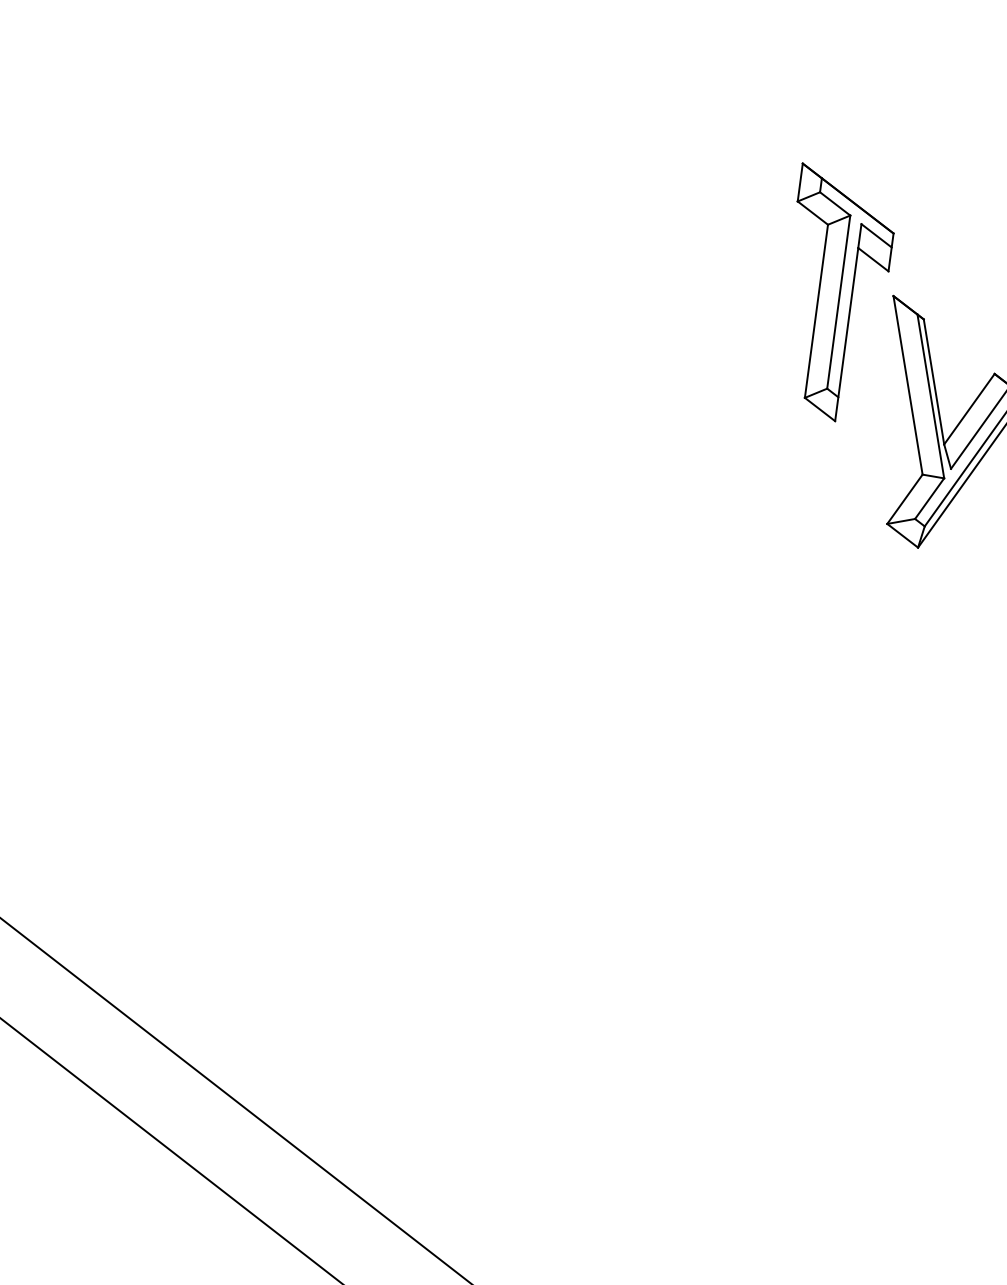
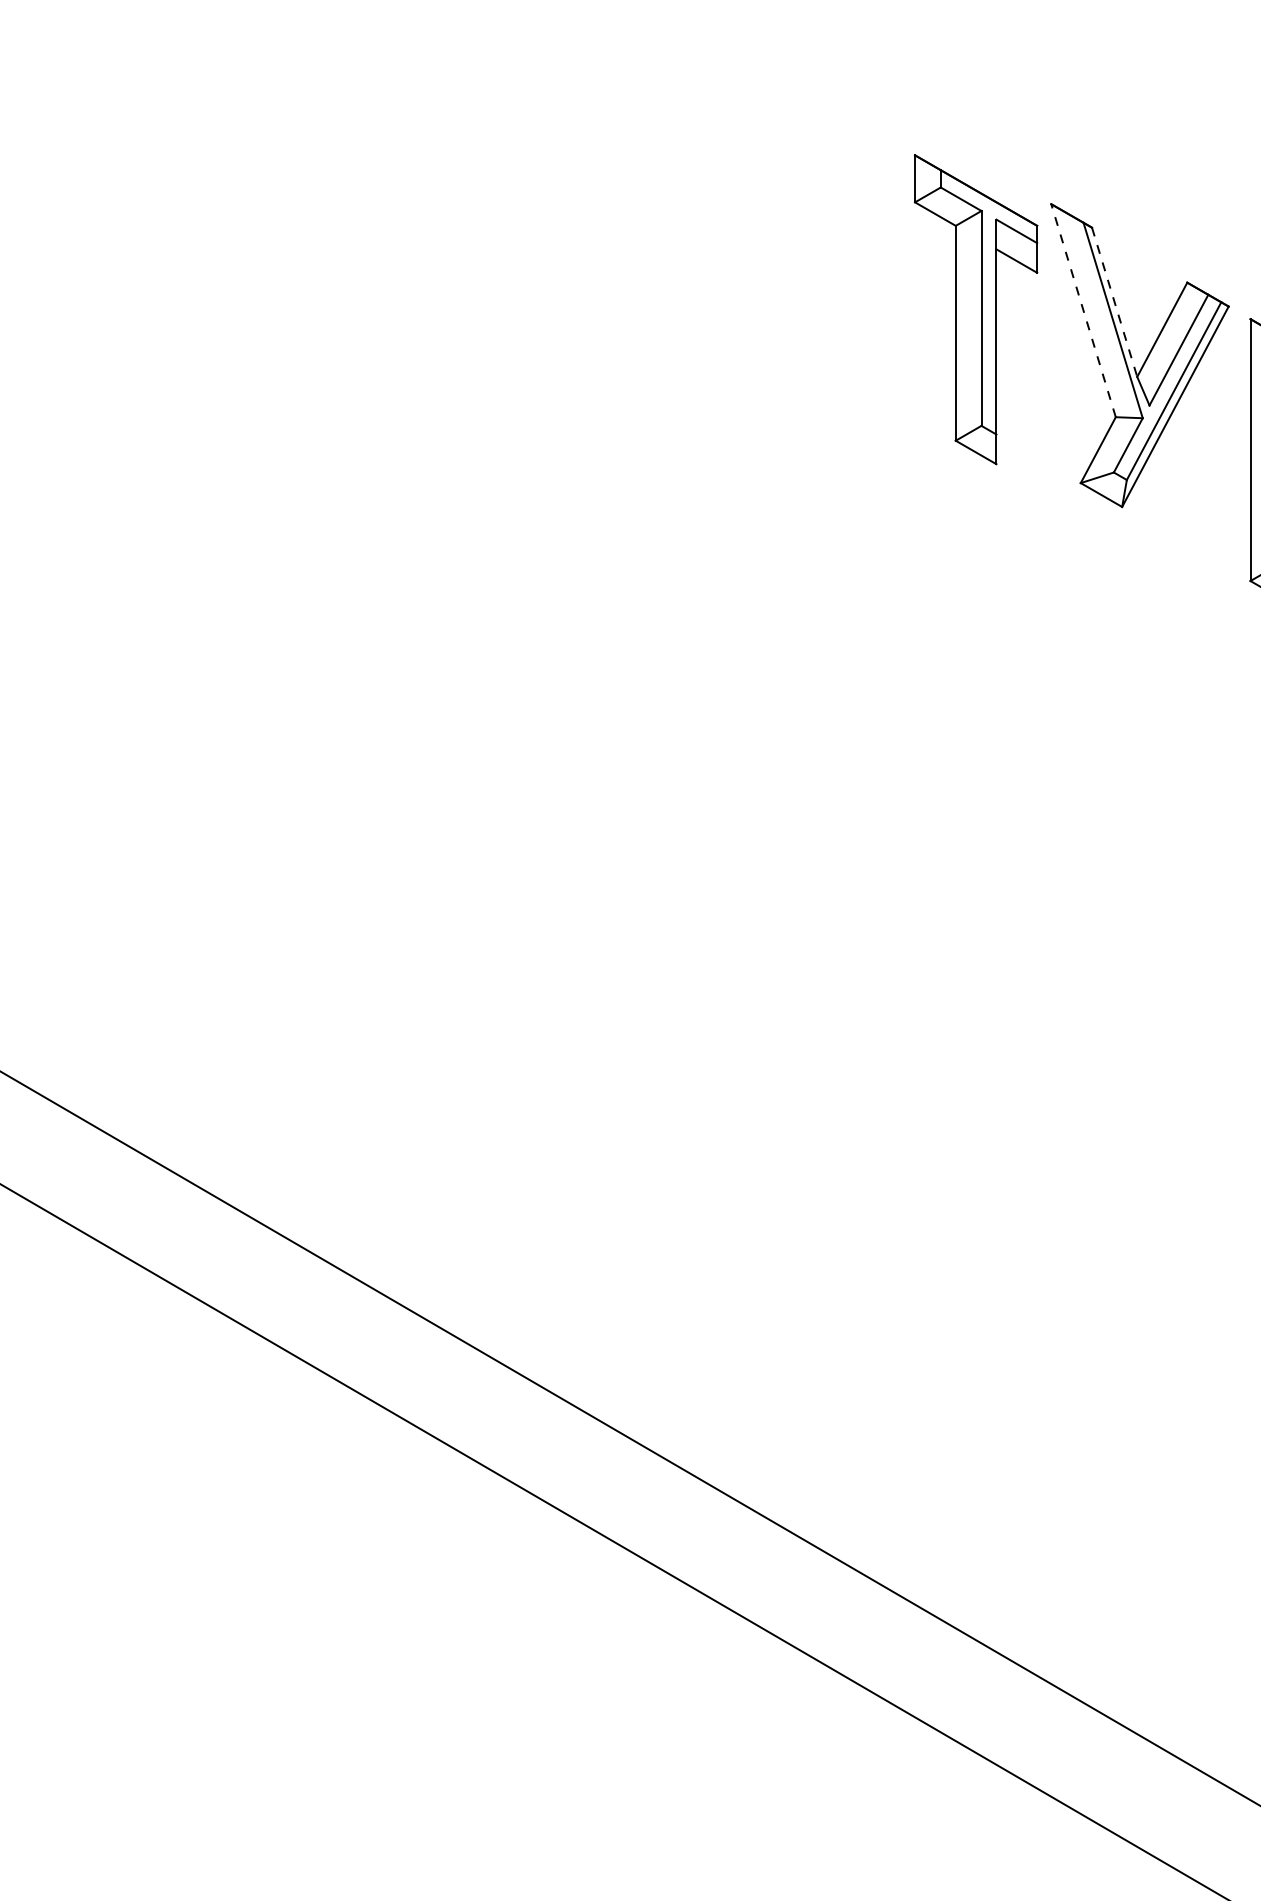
part: (834, 294) -> (975, 309), moved
line: (933, 382) -> (1114, 302), solid -> dashed
line: (908, 385) -> (1083, 310), solid -> dashed

